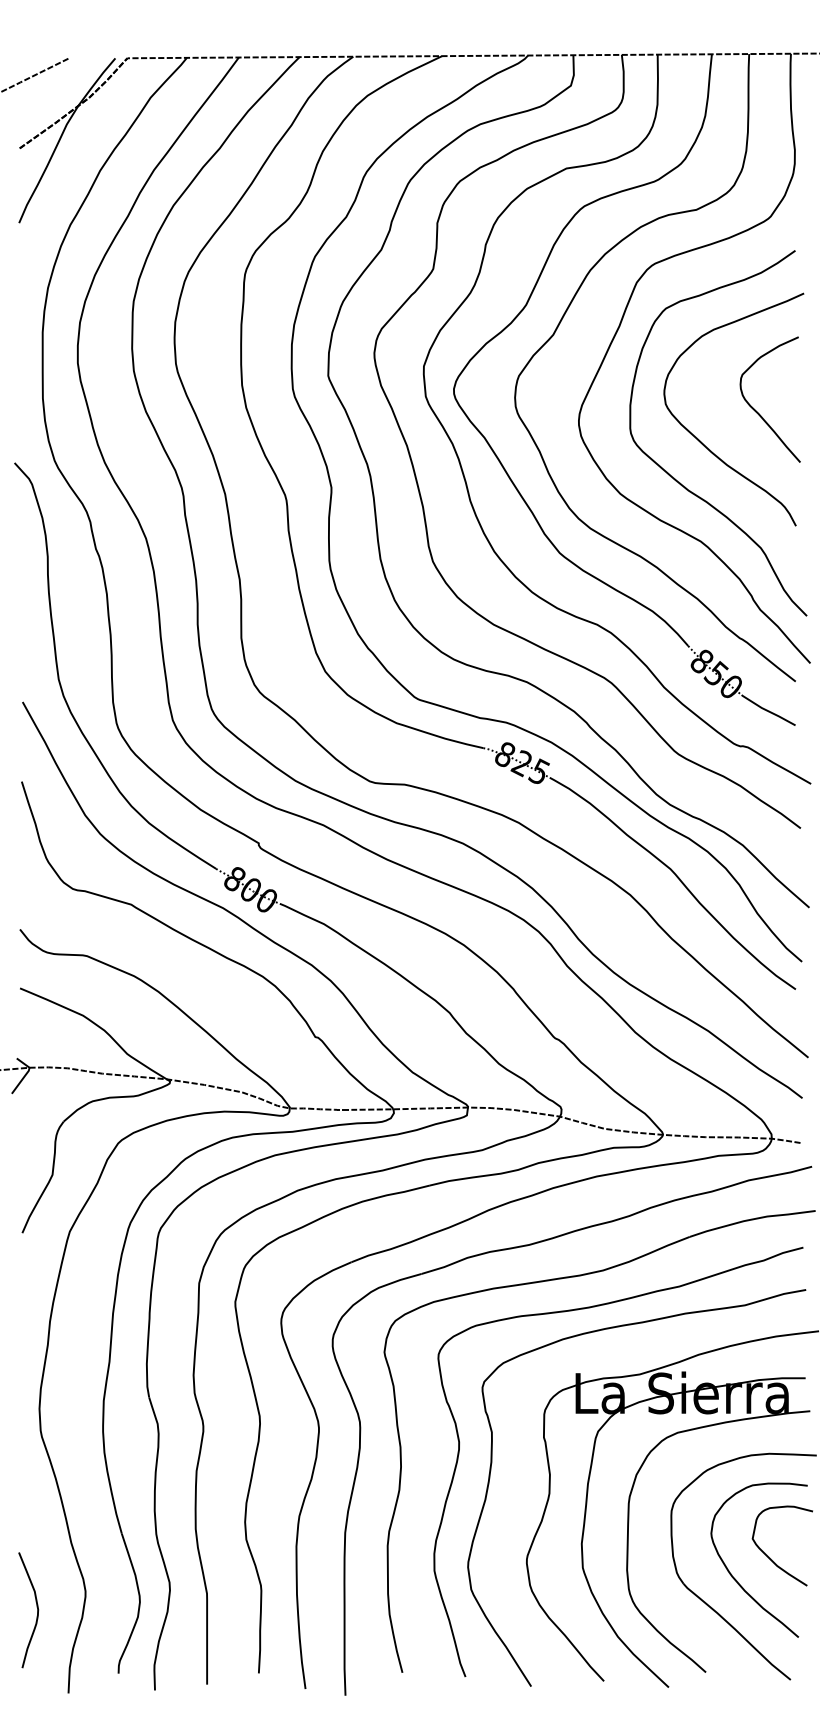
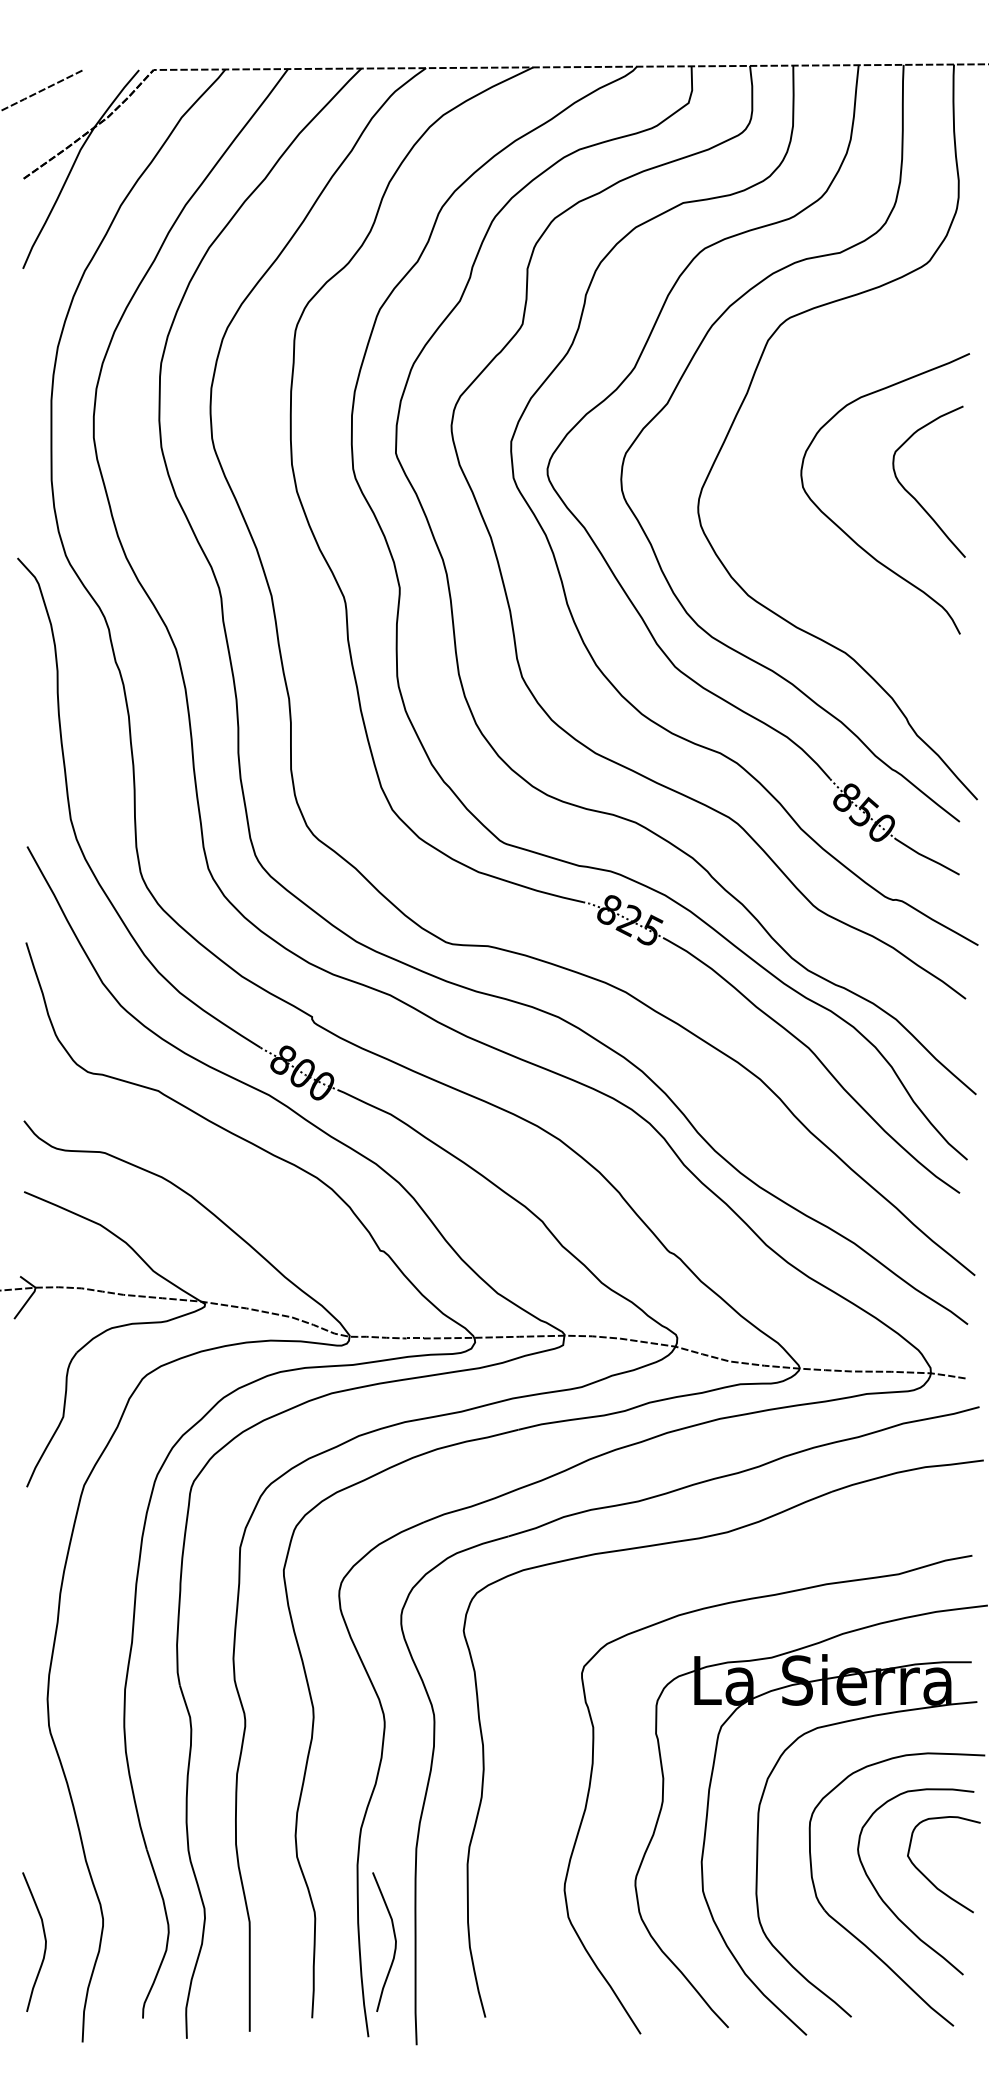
curve: (681, 483) -> (821, 582), removed
curve: (587, 1308) -> (708, 1578), removed
curve: (327, 1608) -> (394, 1940), added

